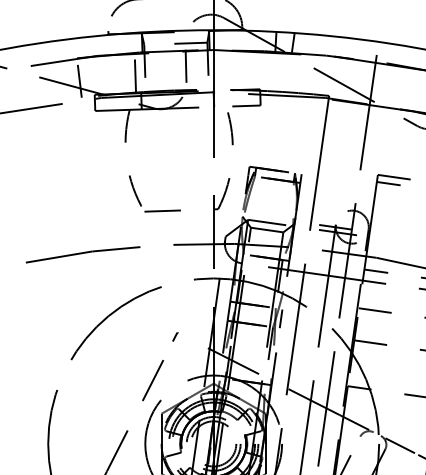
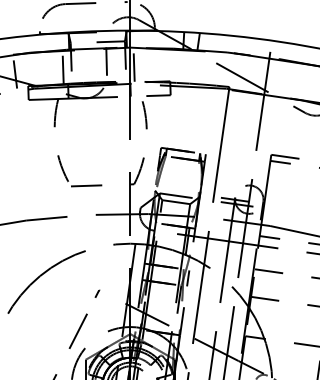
line: (217, 69) -> (133, 64), added

